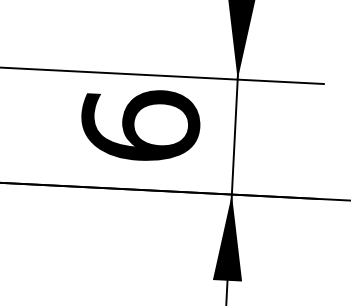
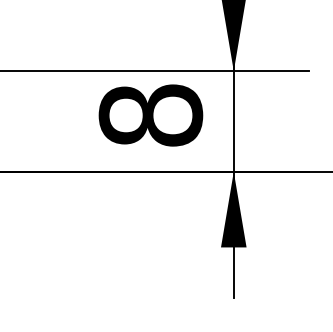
text: (140, 124) -> (150, 114), 6 -> 8

